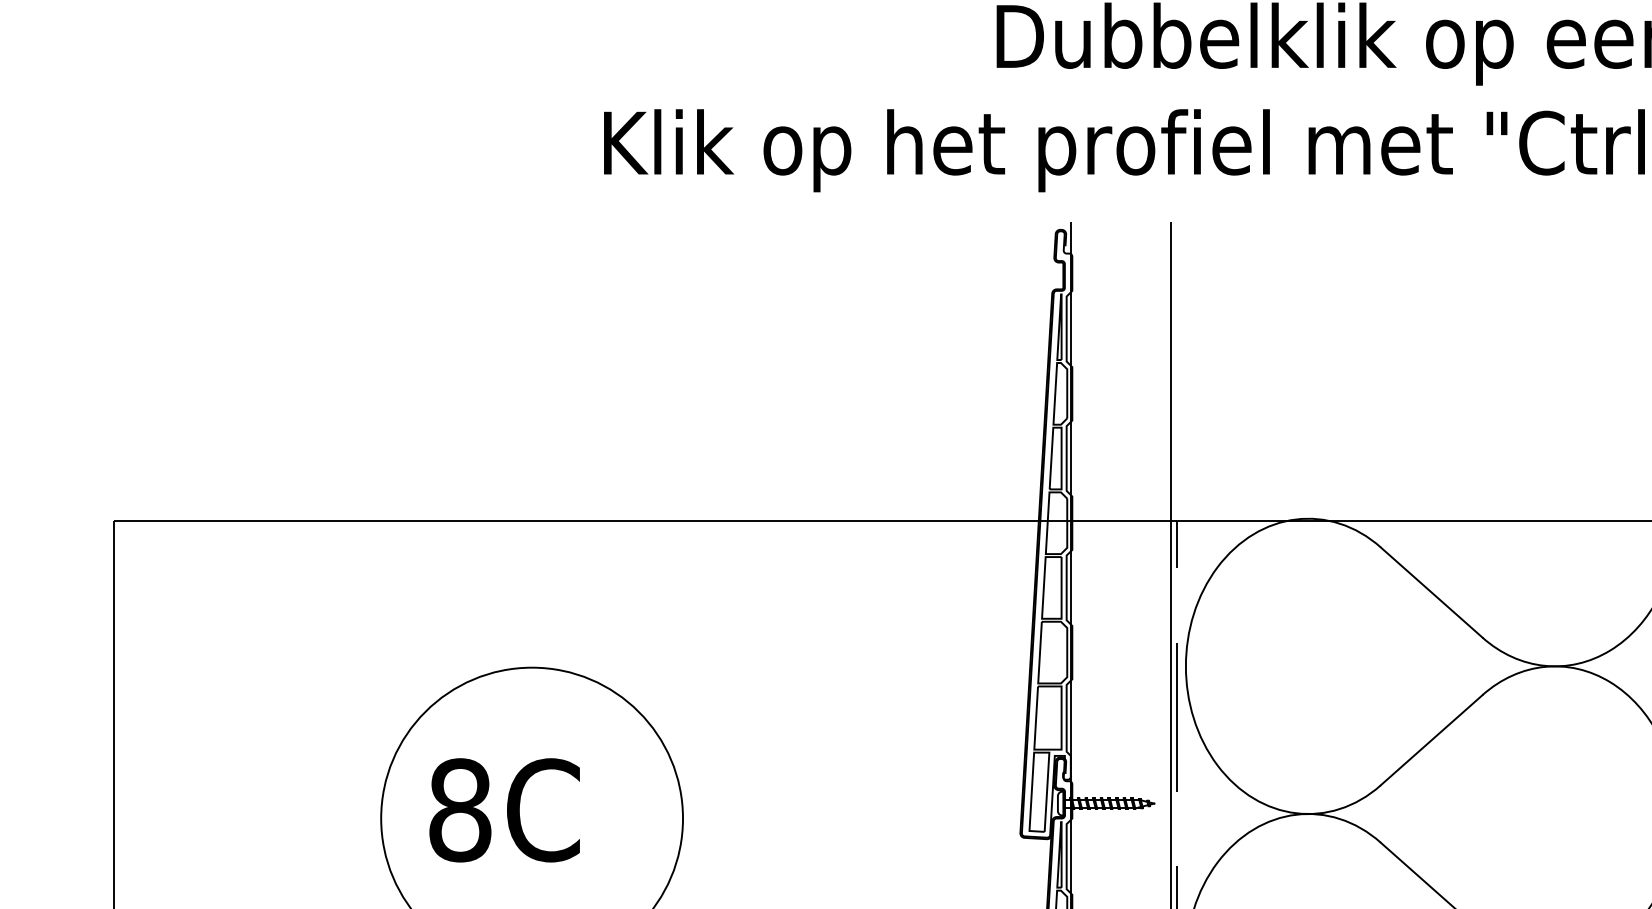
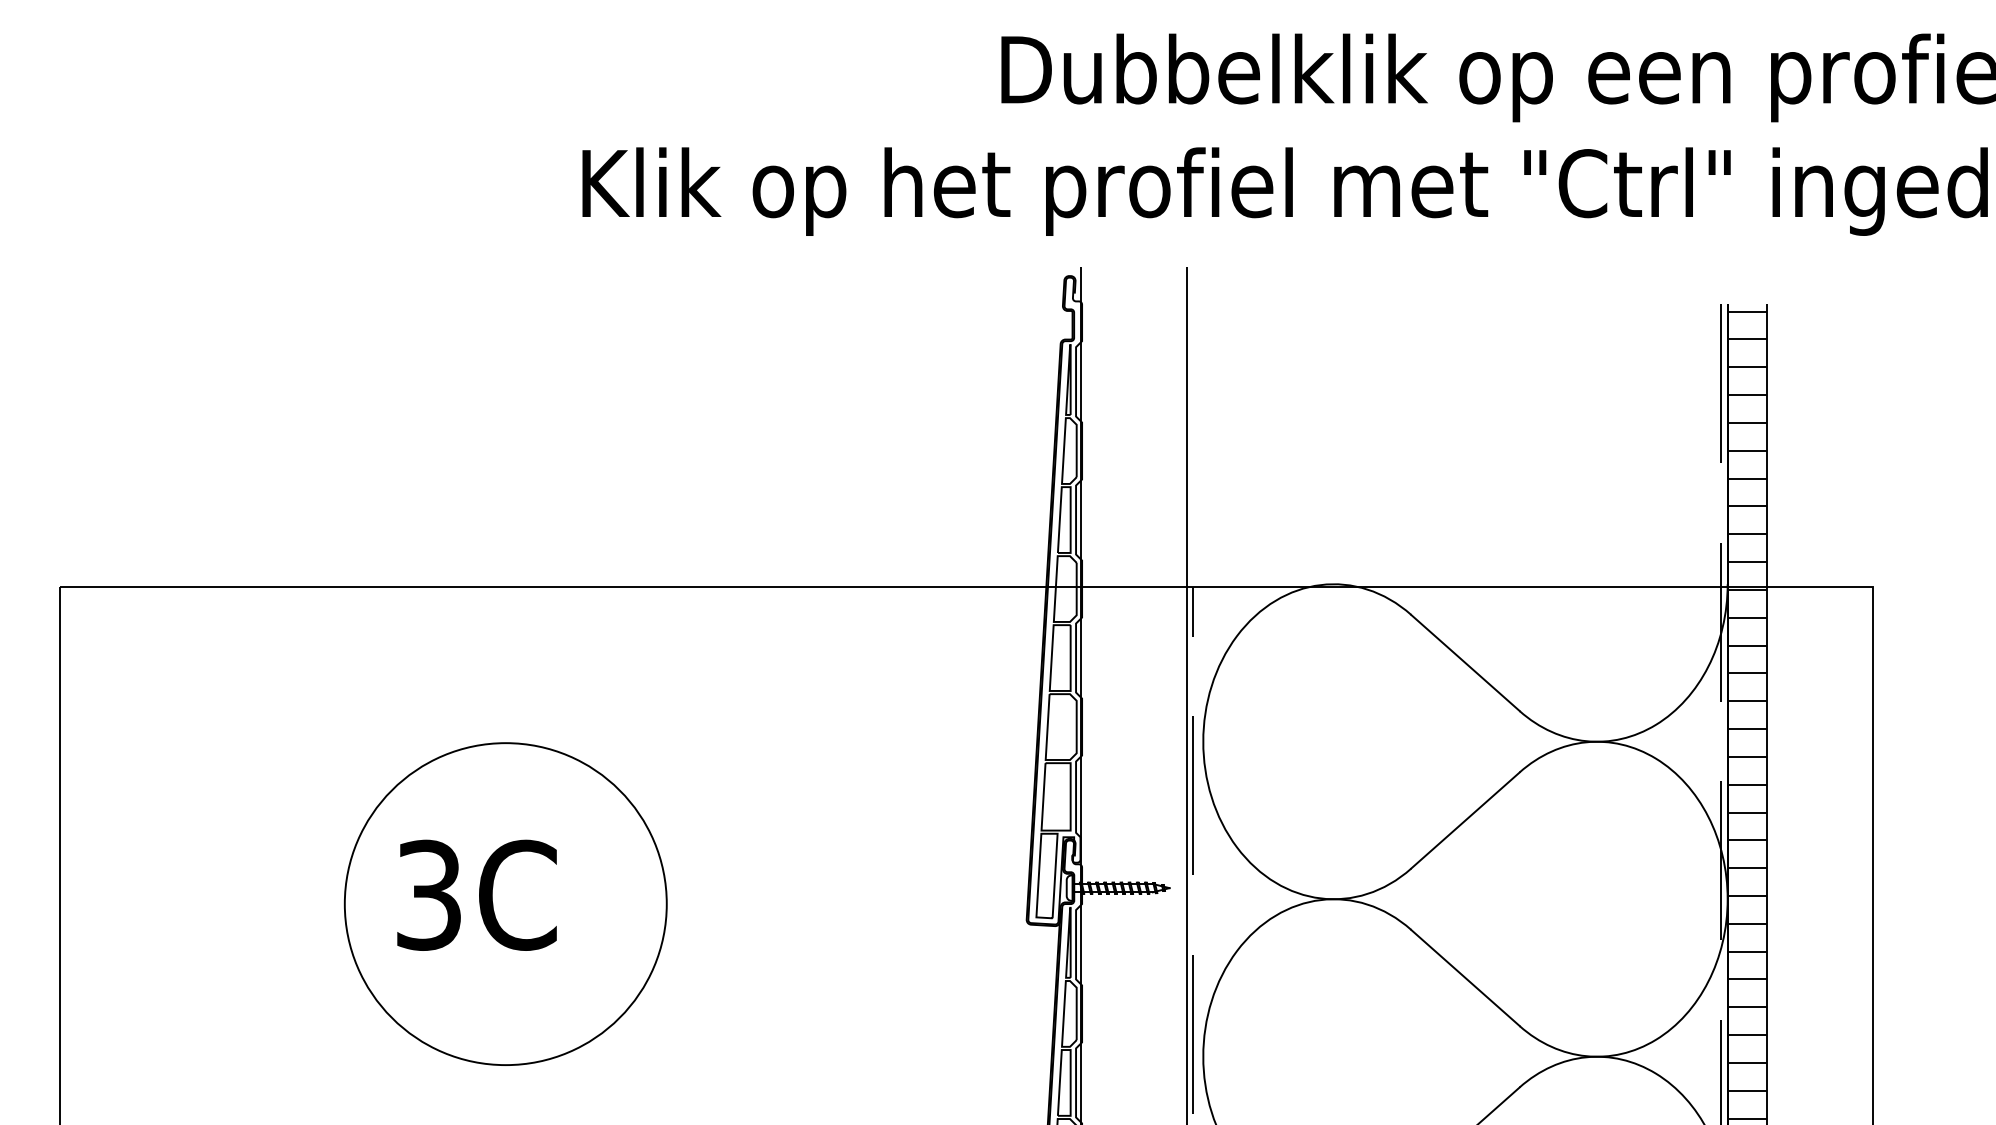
text: (460, 809) -> (429, 894), 8C -> 3C

